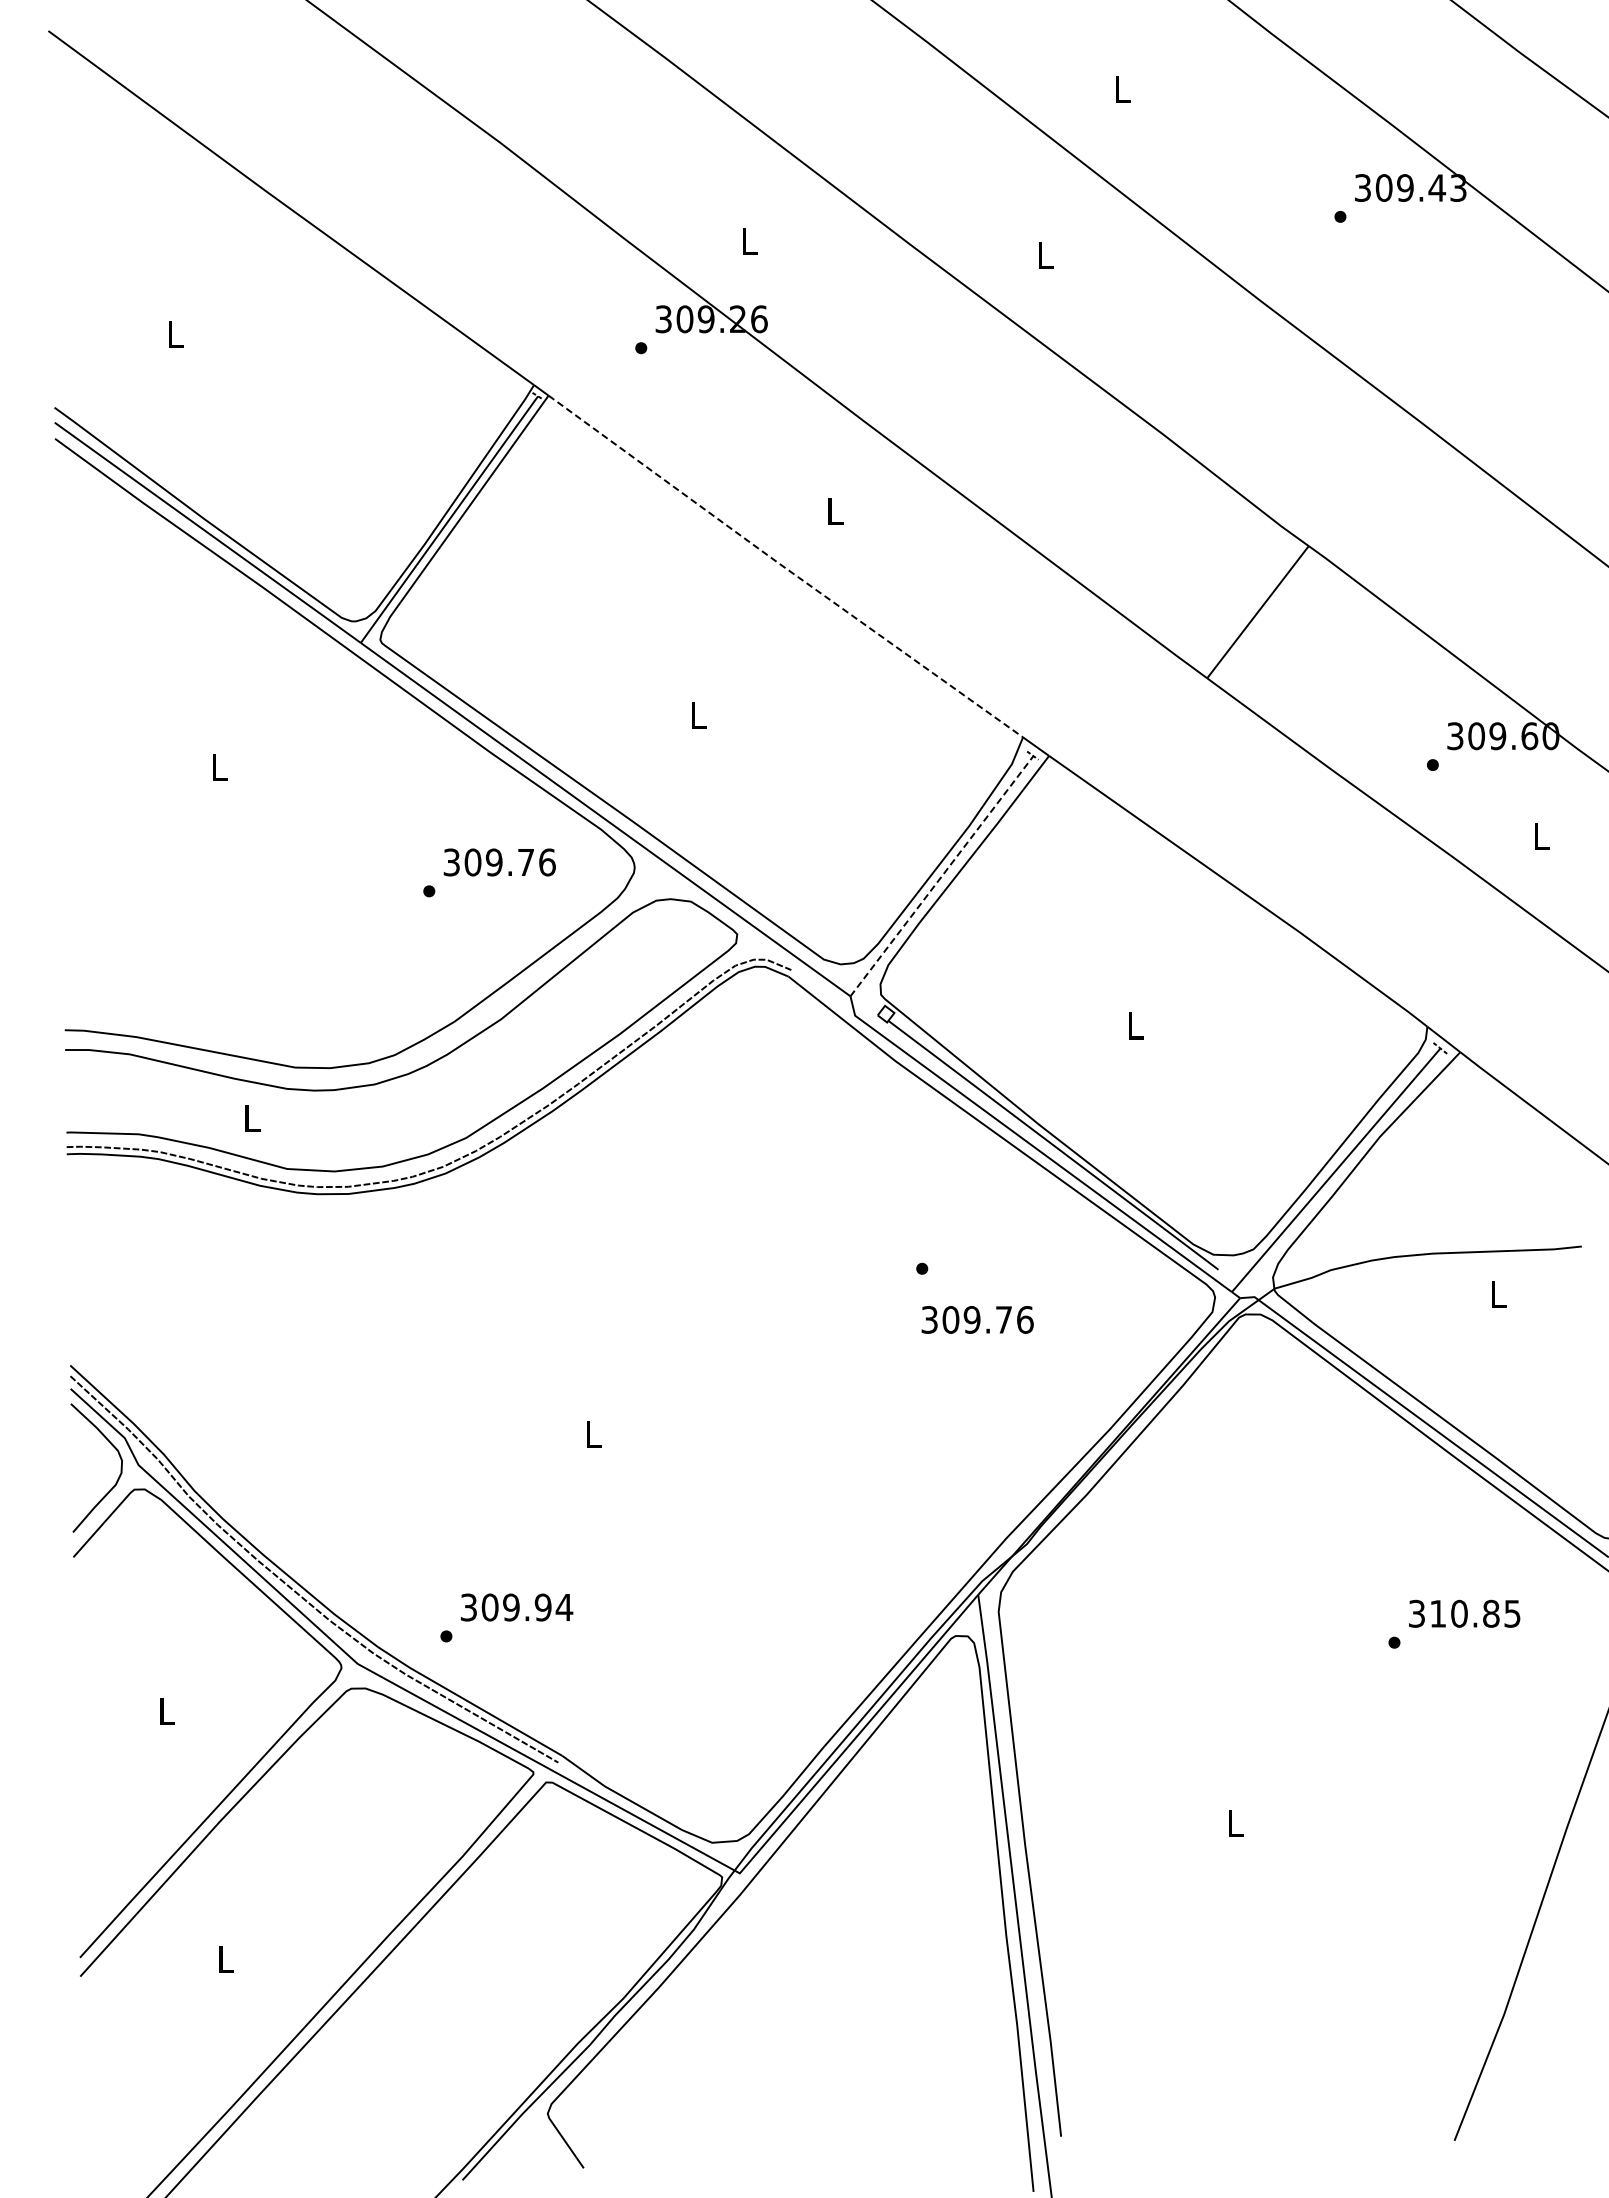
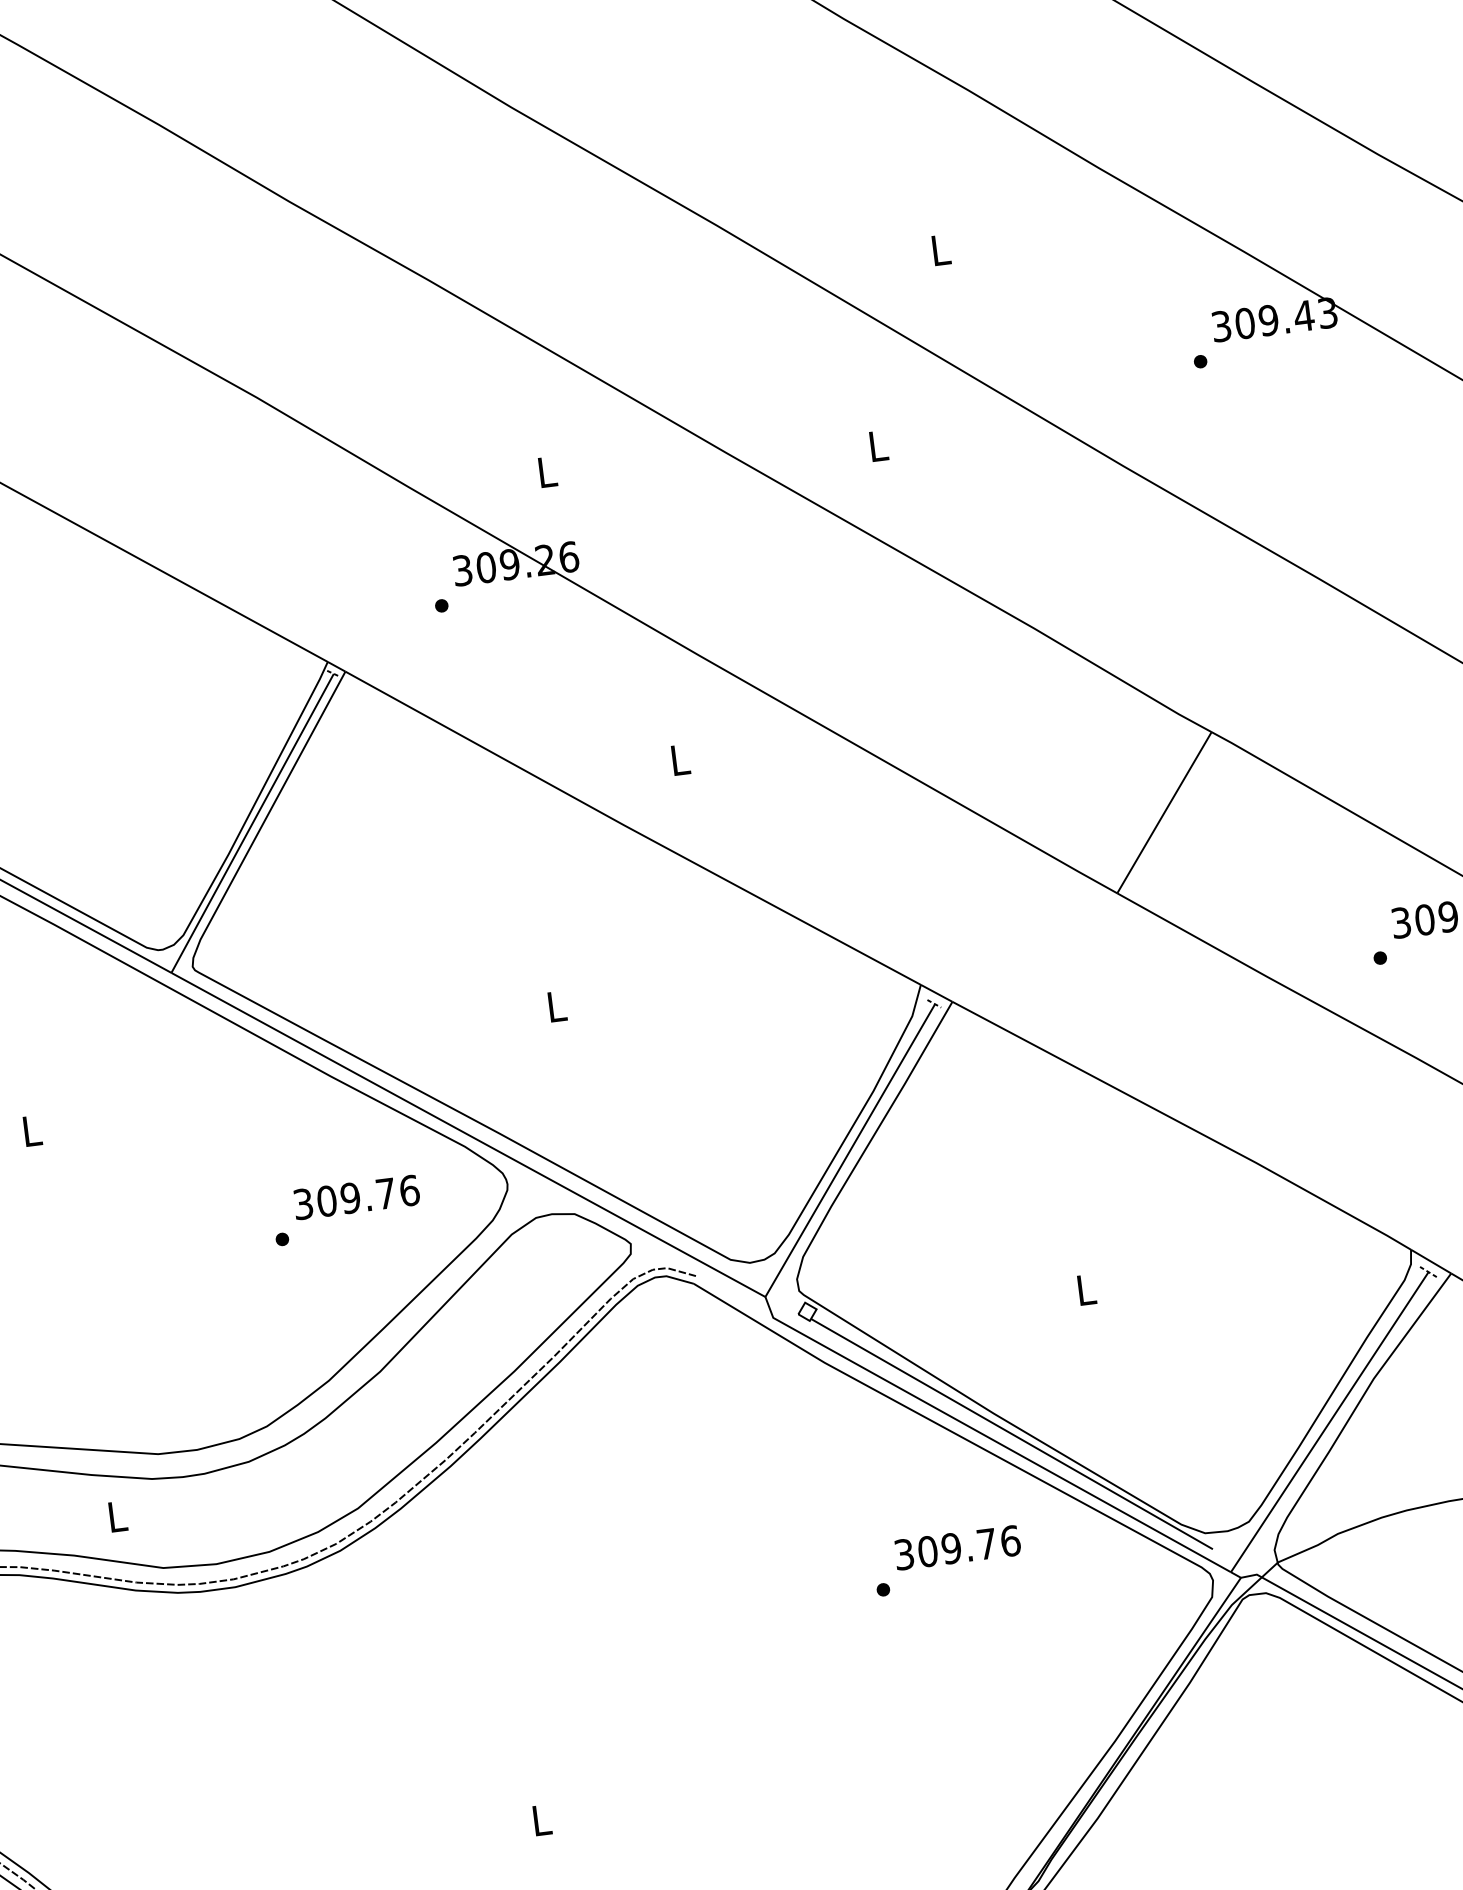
line: (784, 567) -> (631, 829), dashed -> solid
line: (941, 876) -> (849, 1150), dashed -> solid
text: (977, 1319) -> (957, 1547), moved

